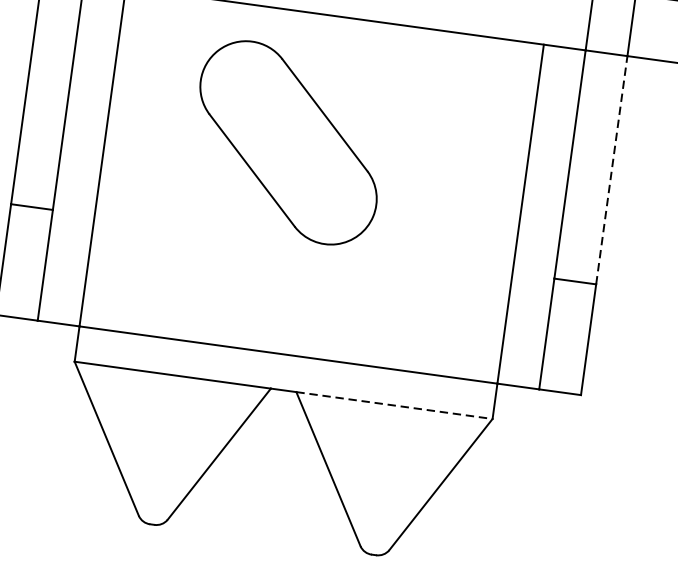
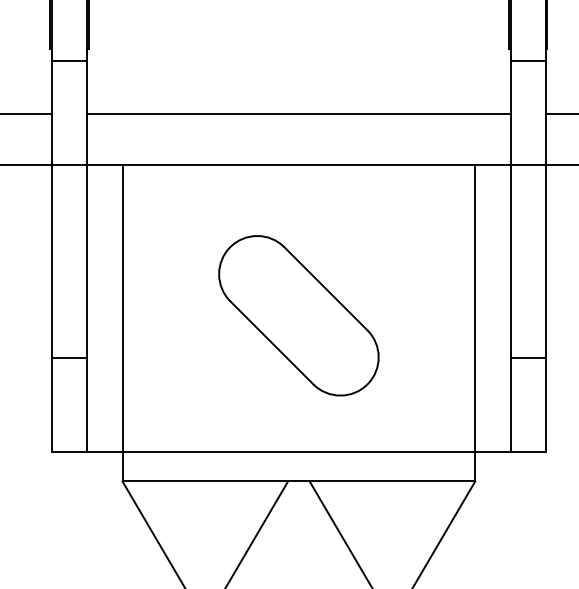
part: (288, 142) -> (298, 315), moved
line: (611, 169) -> (545, 261), dashed -> solid
line: (394, 405) -> (392, 481), dashed -> solid

